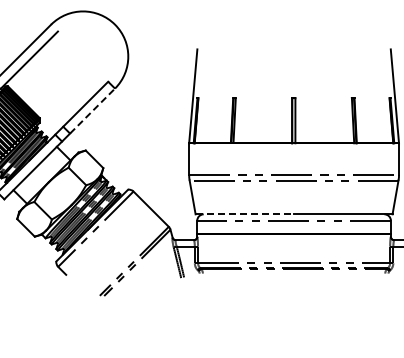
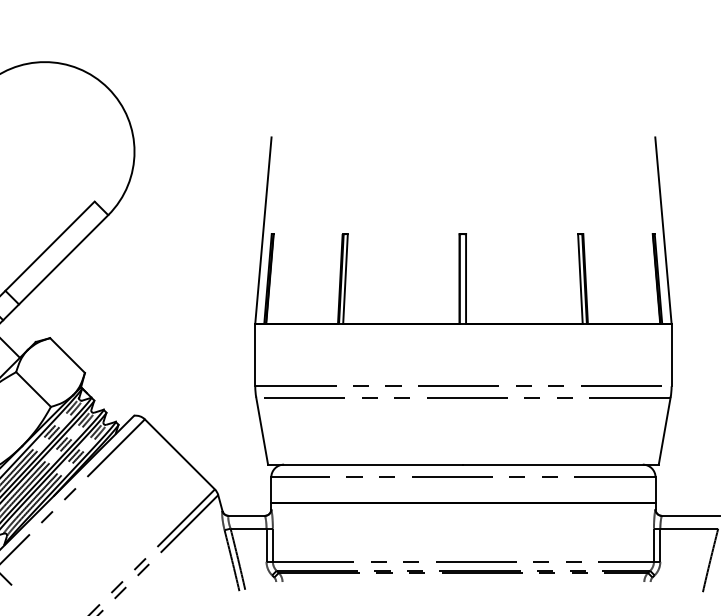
line: (92, 111) -> (63, 260), dashed -> solid
line: (245, 214) -> (367, 464), dashed -> solid

